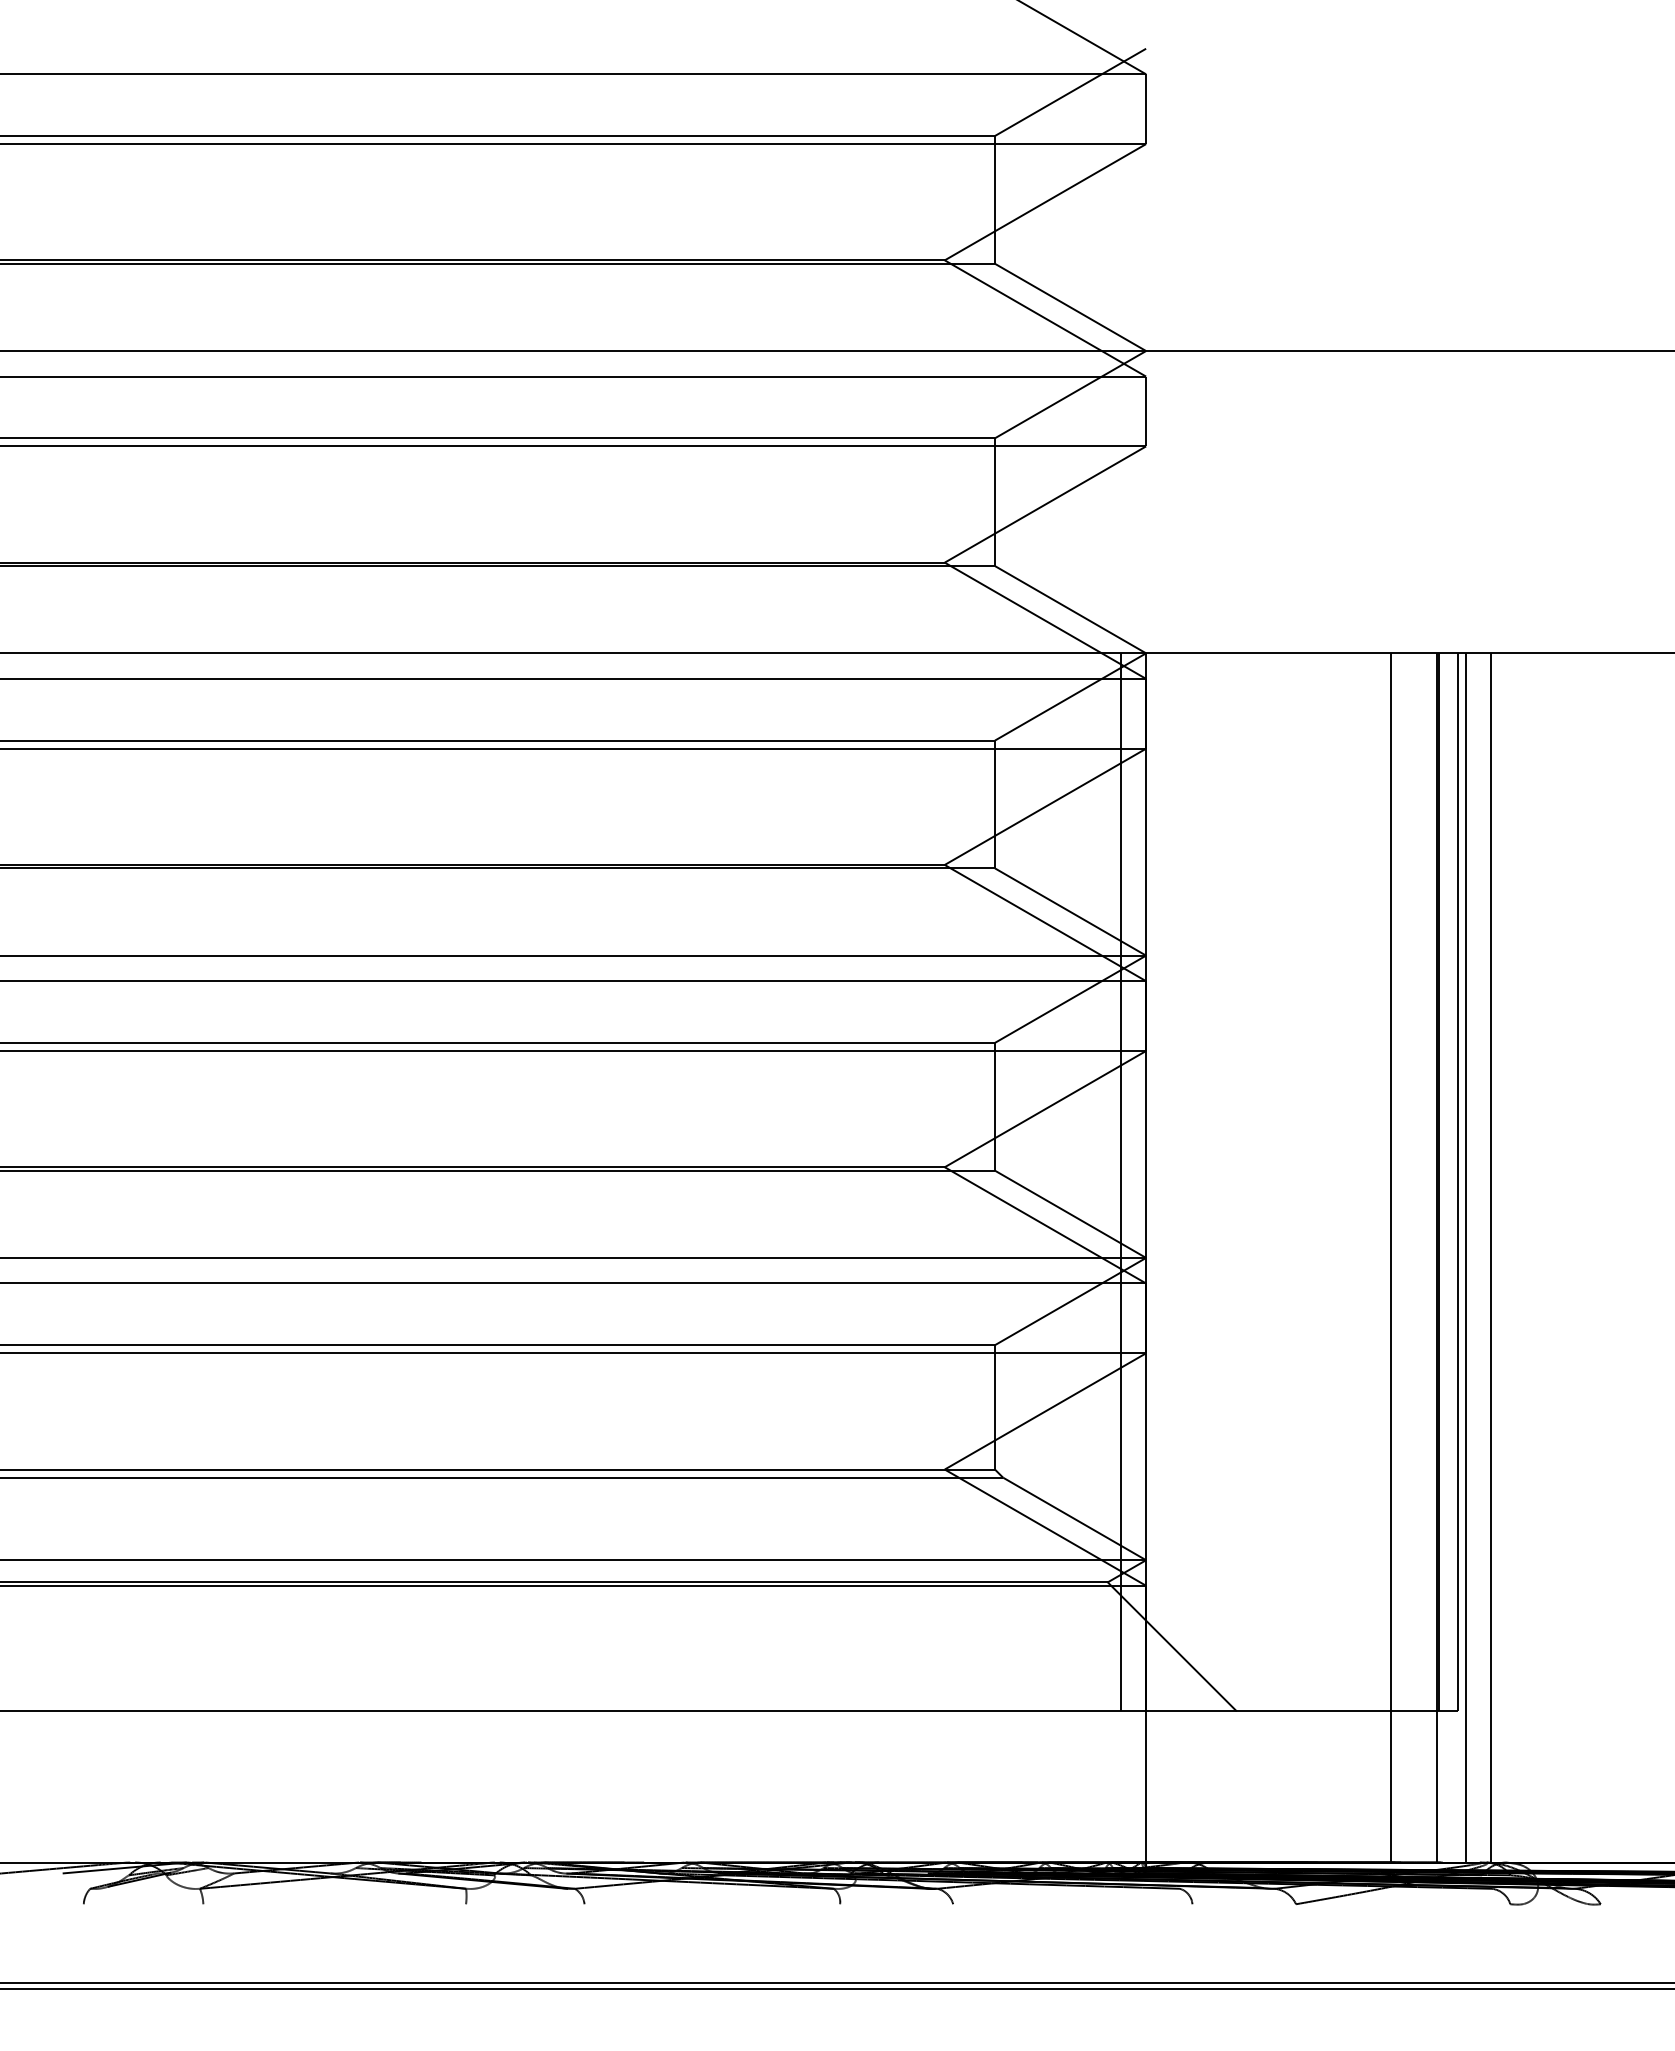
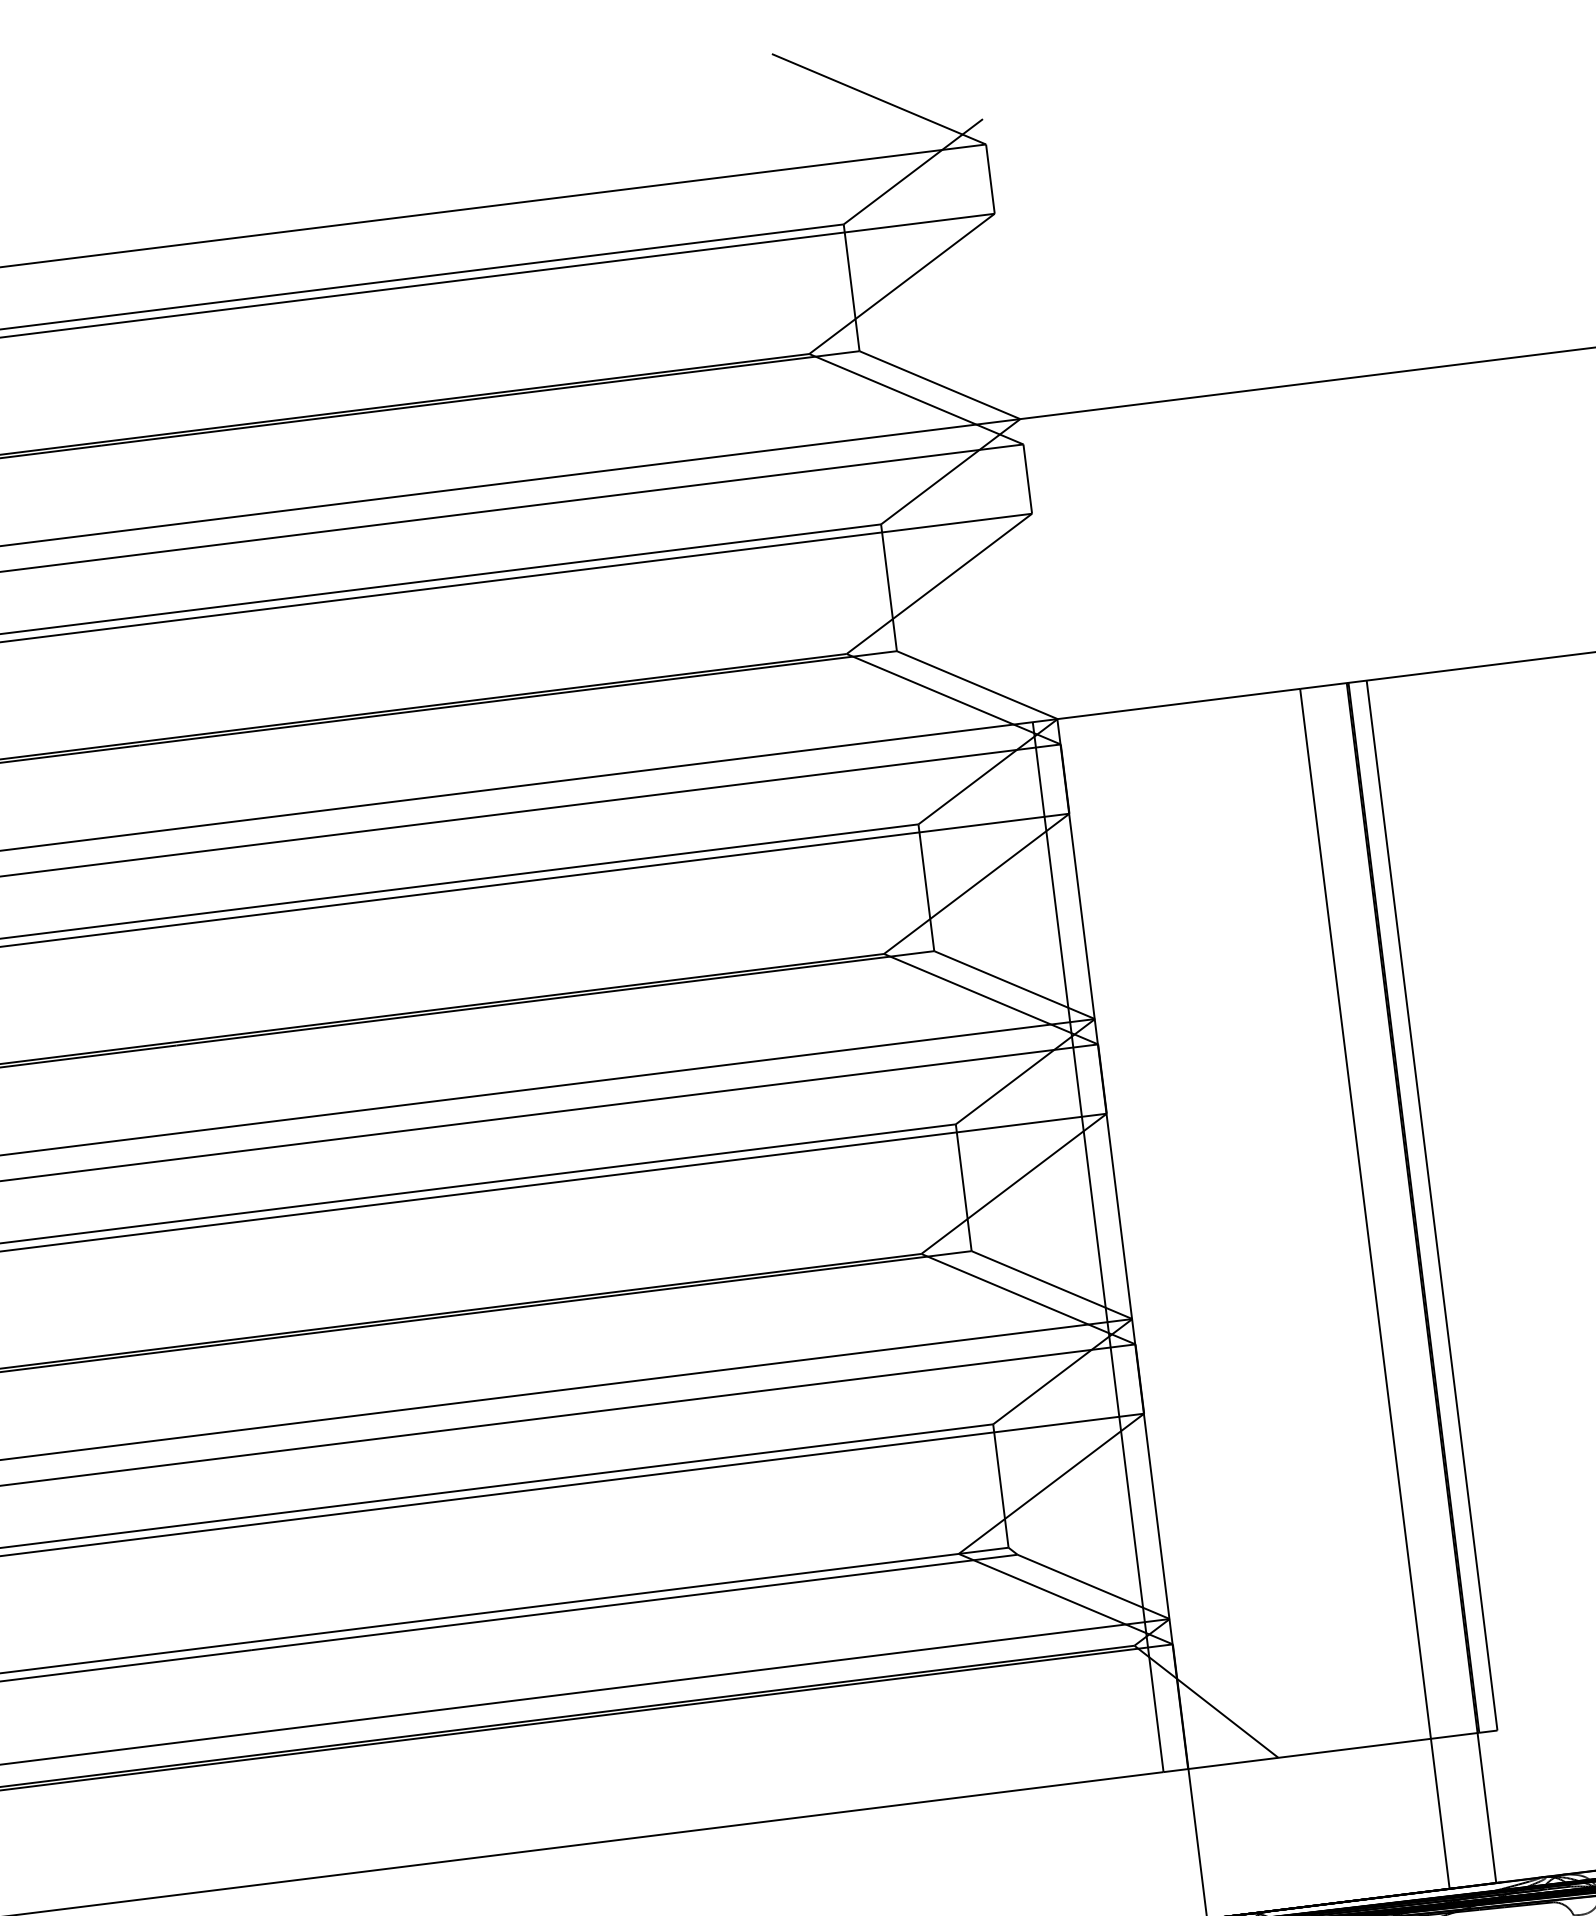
line: (1465, 1257) -> (1449, 1279), removed
line: (1490, 1257) -> (1474, 1276), removed

